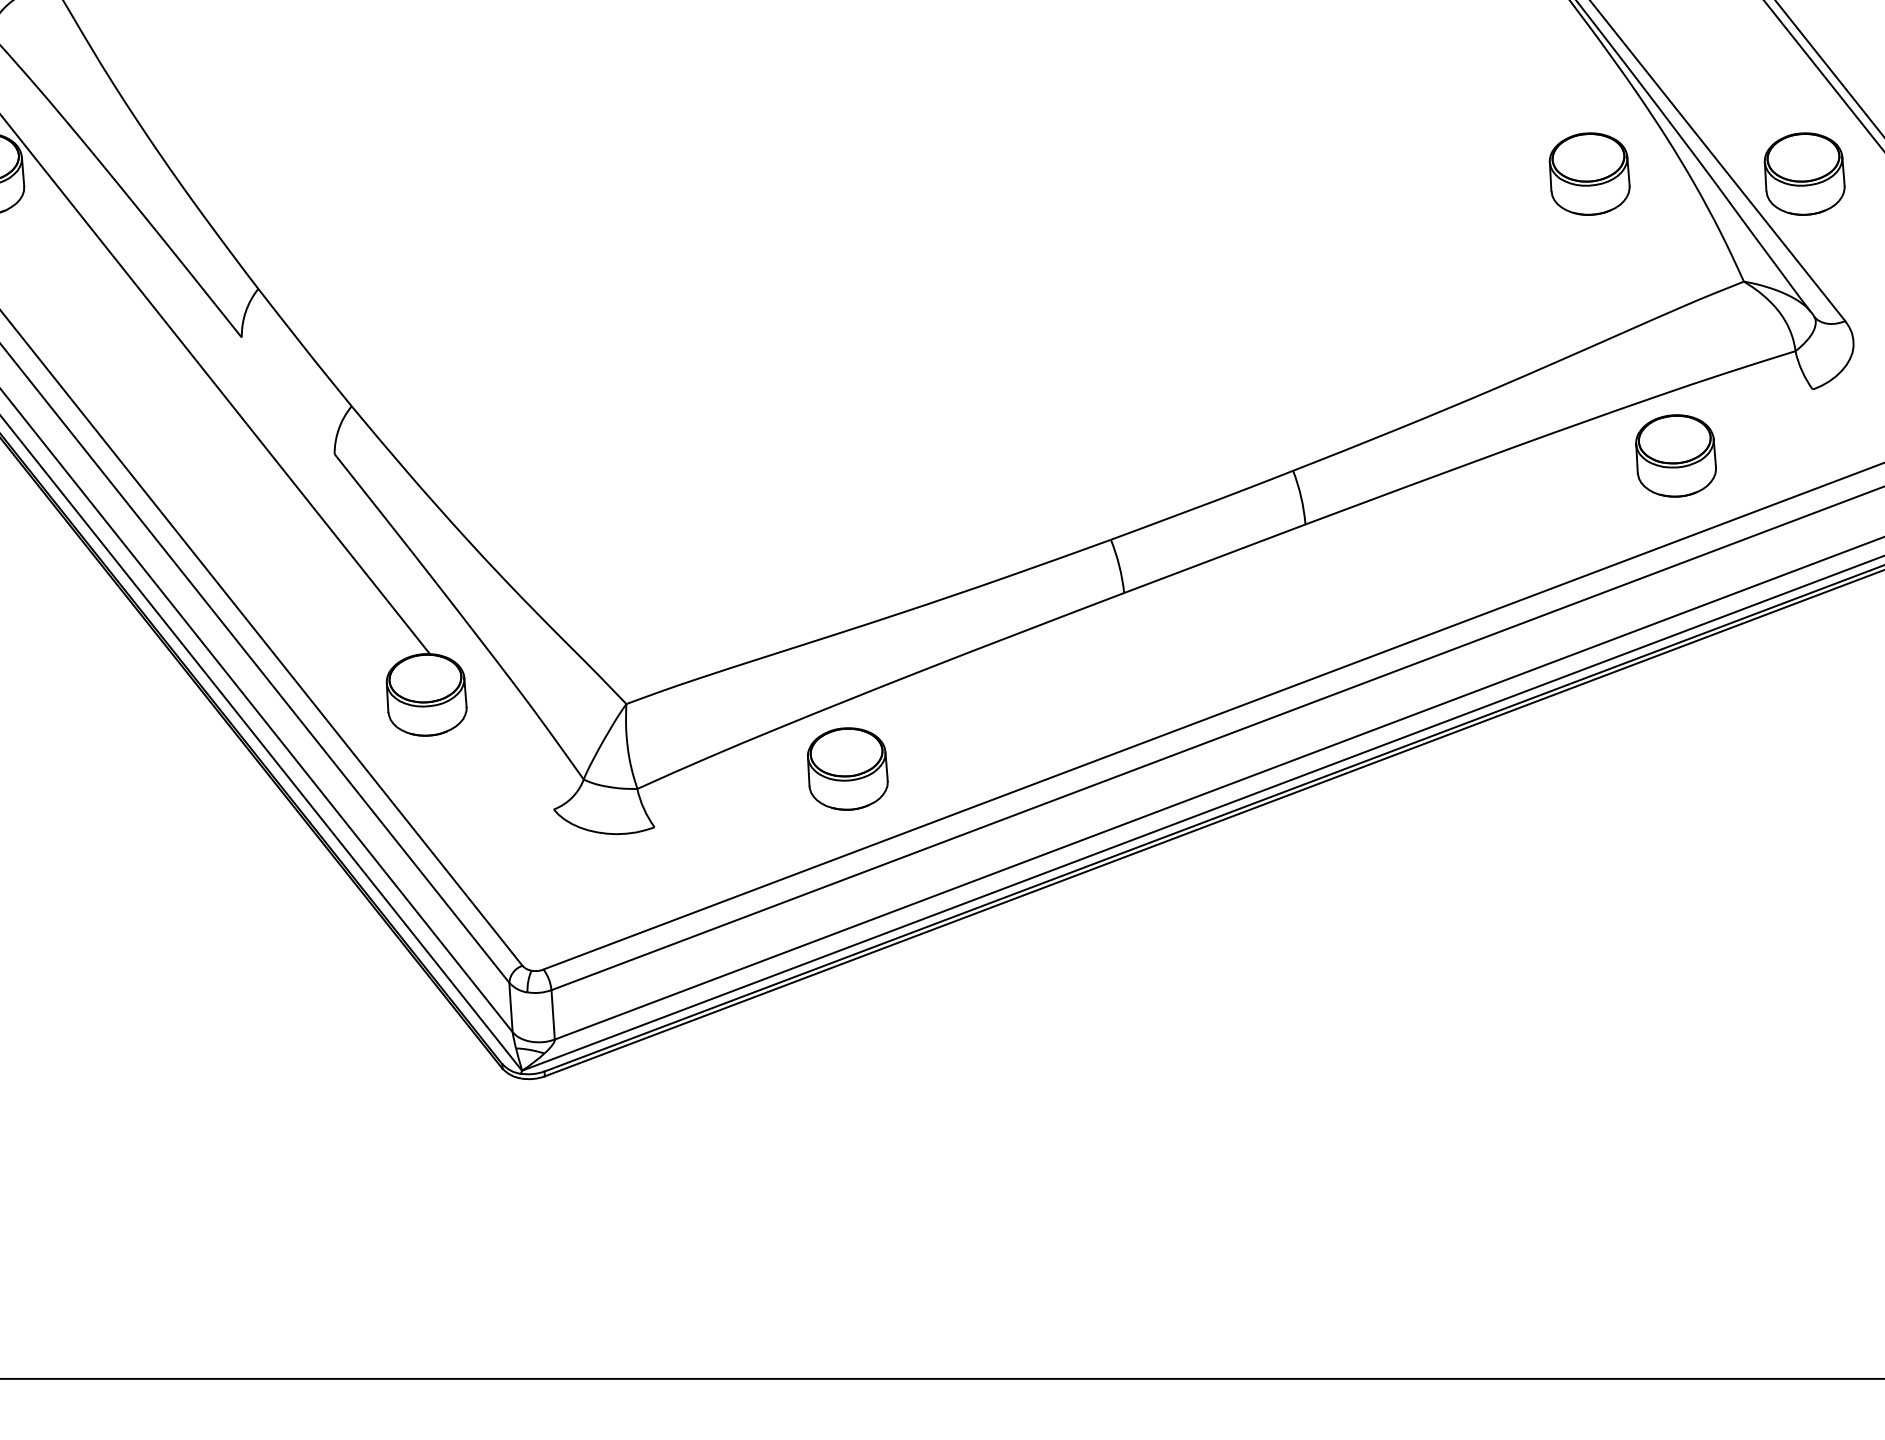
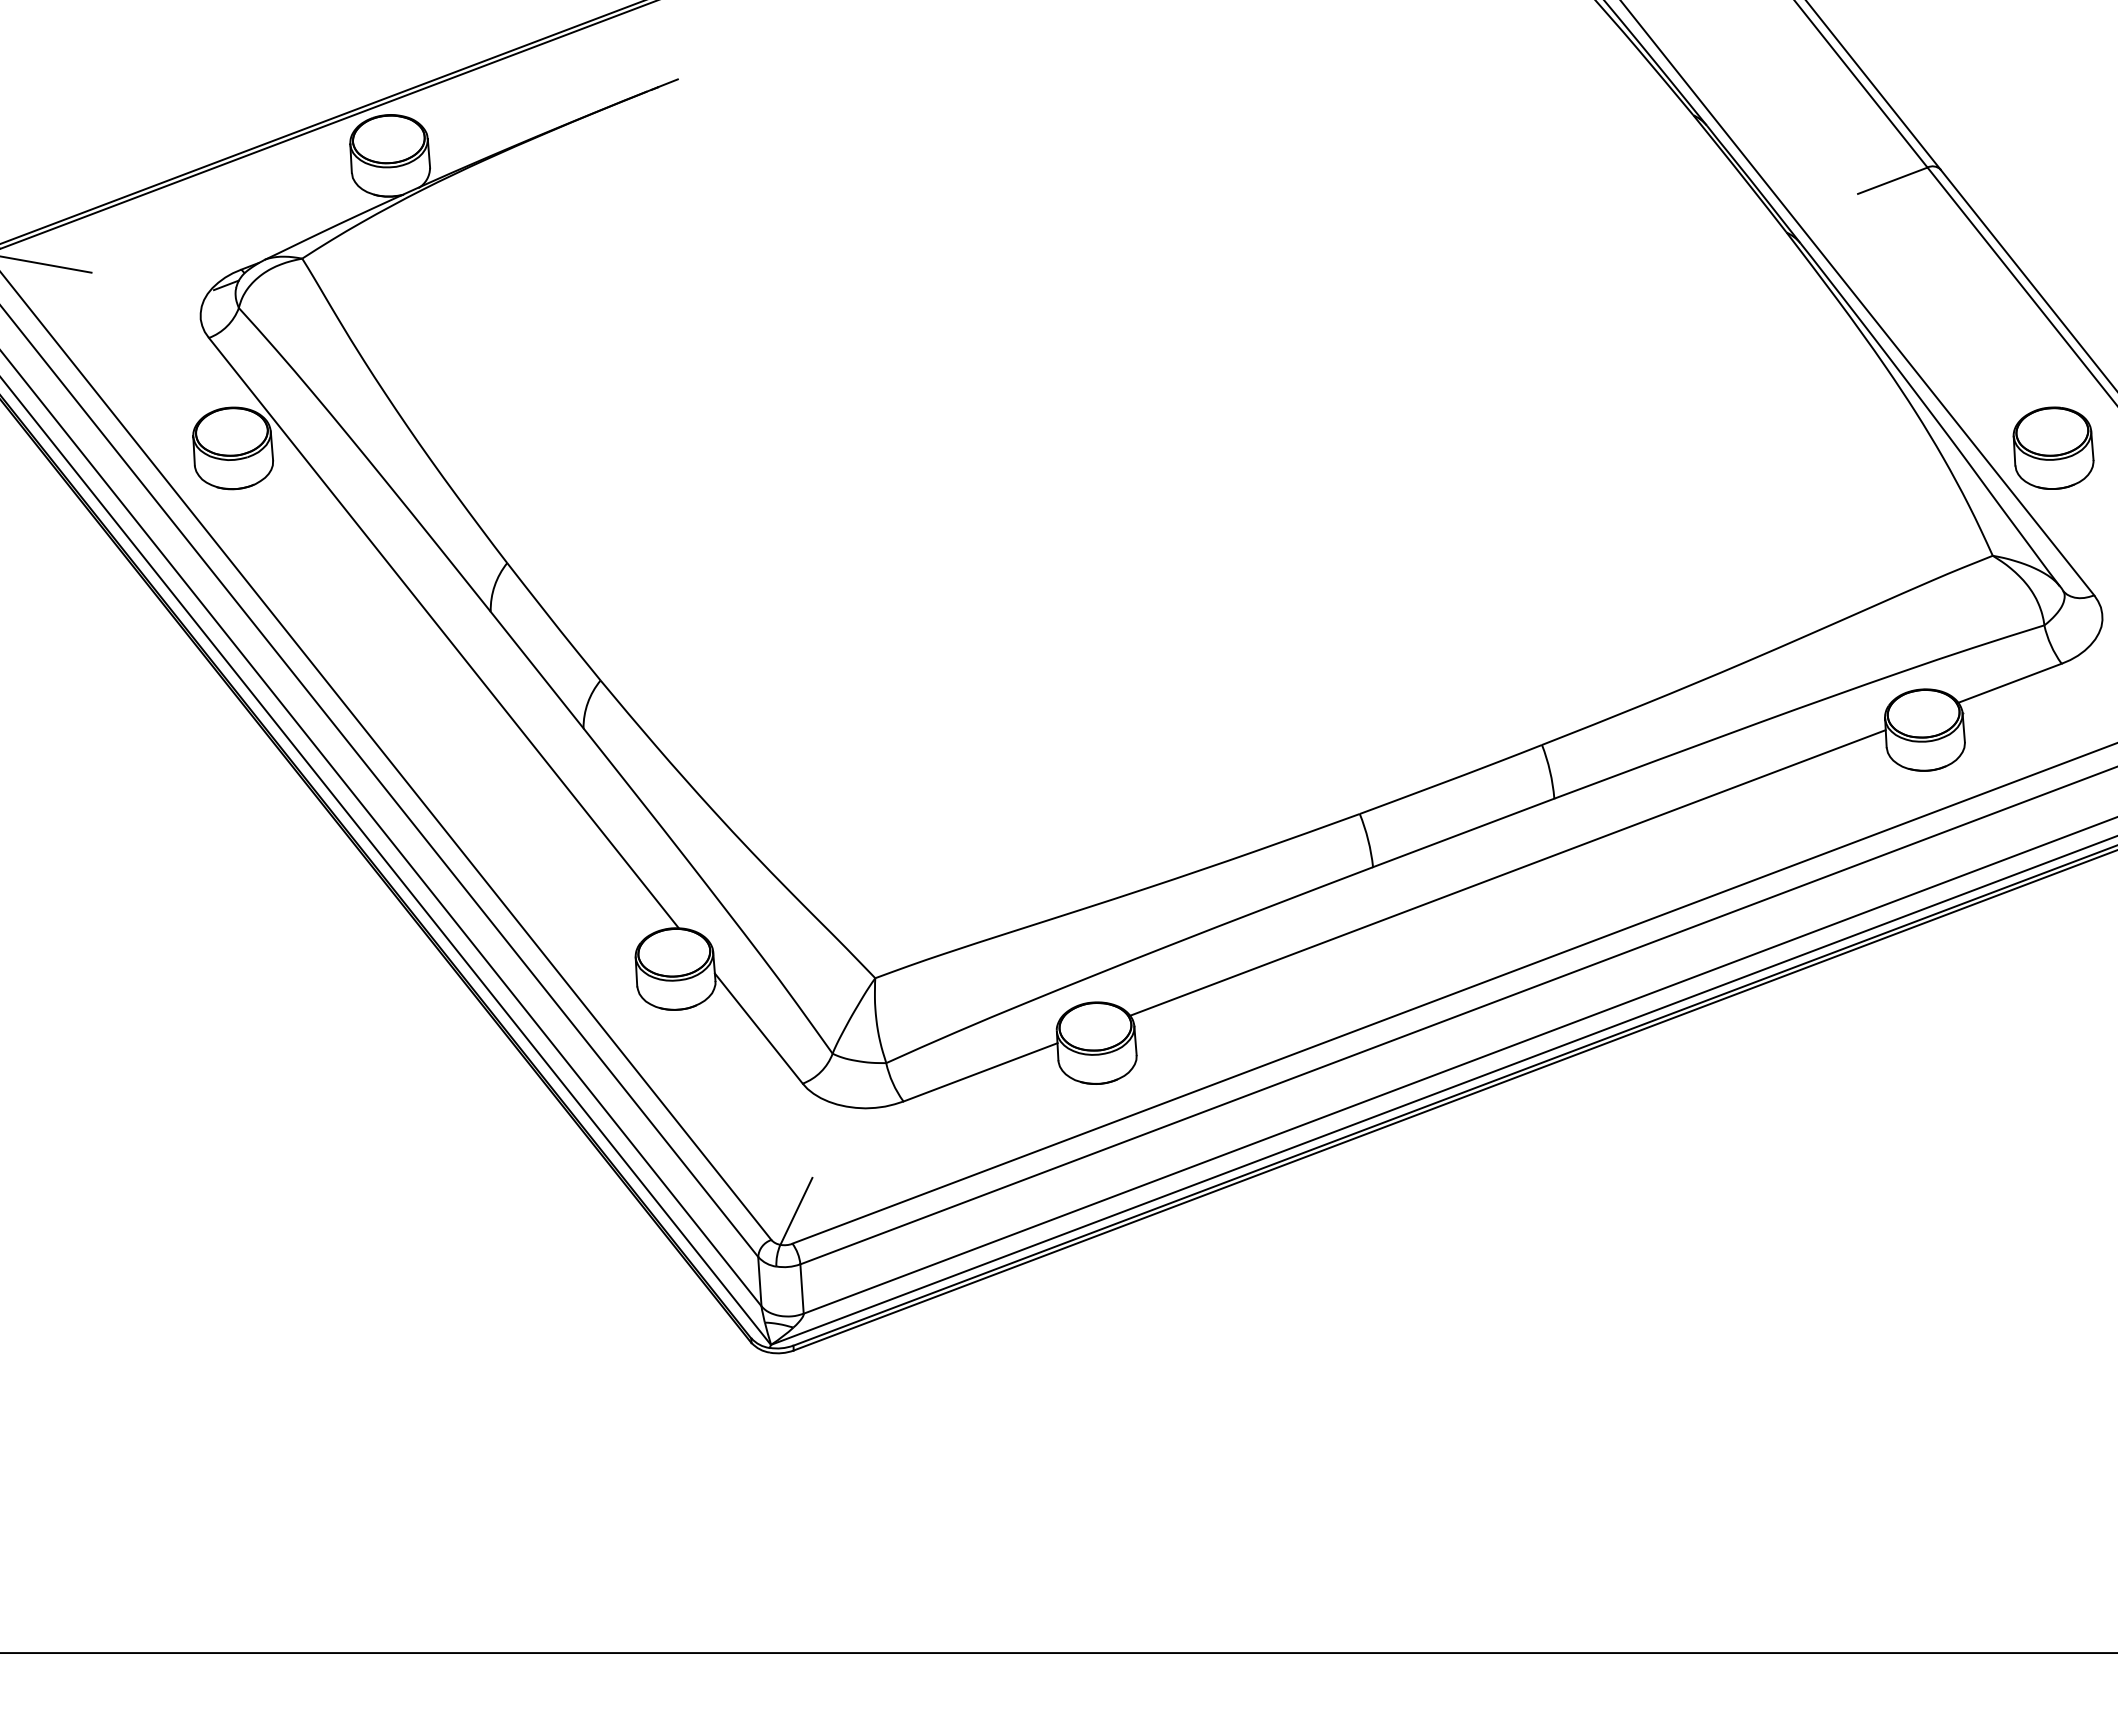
part: (1589, 173) -> (1838, 447), removed
line: (287, 395) -> (536, 669), added
line: (1760, 408) -> (2009, 682), added
line: (1258, 598) -> (1507, 872), added
line: (509, 754) -> (758, 1028), added
line: (731, 798) -> (980, 1072), added
line: (547, 936) -> (796, 1210), added

